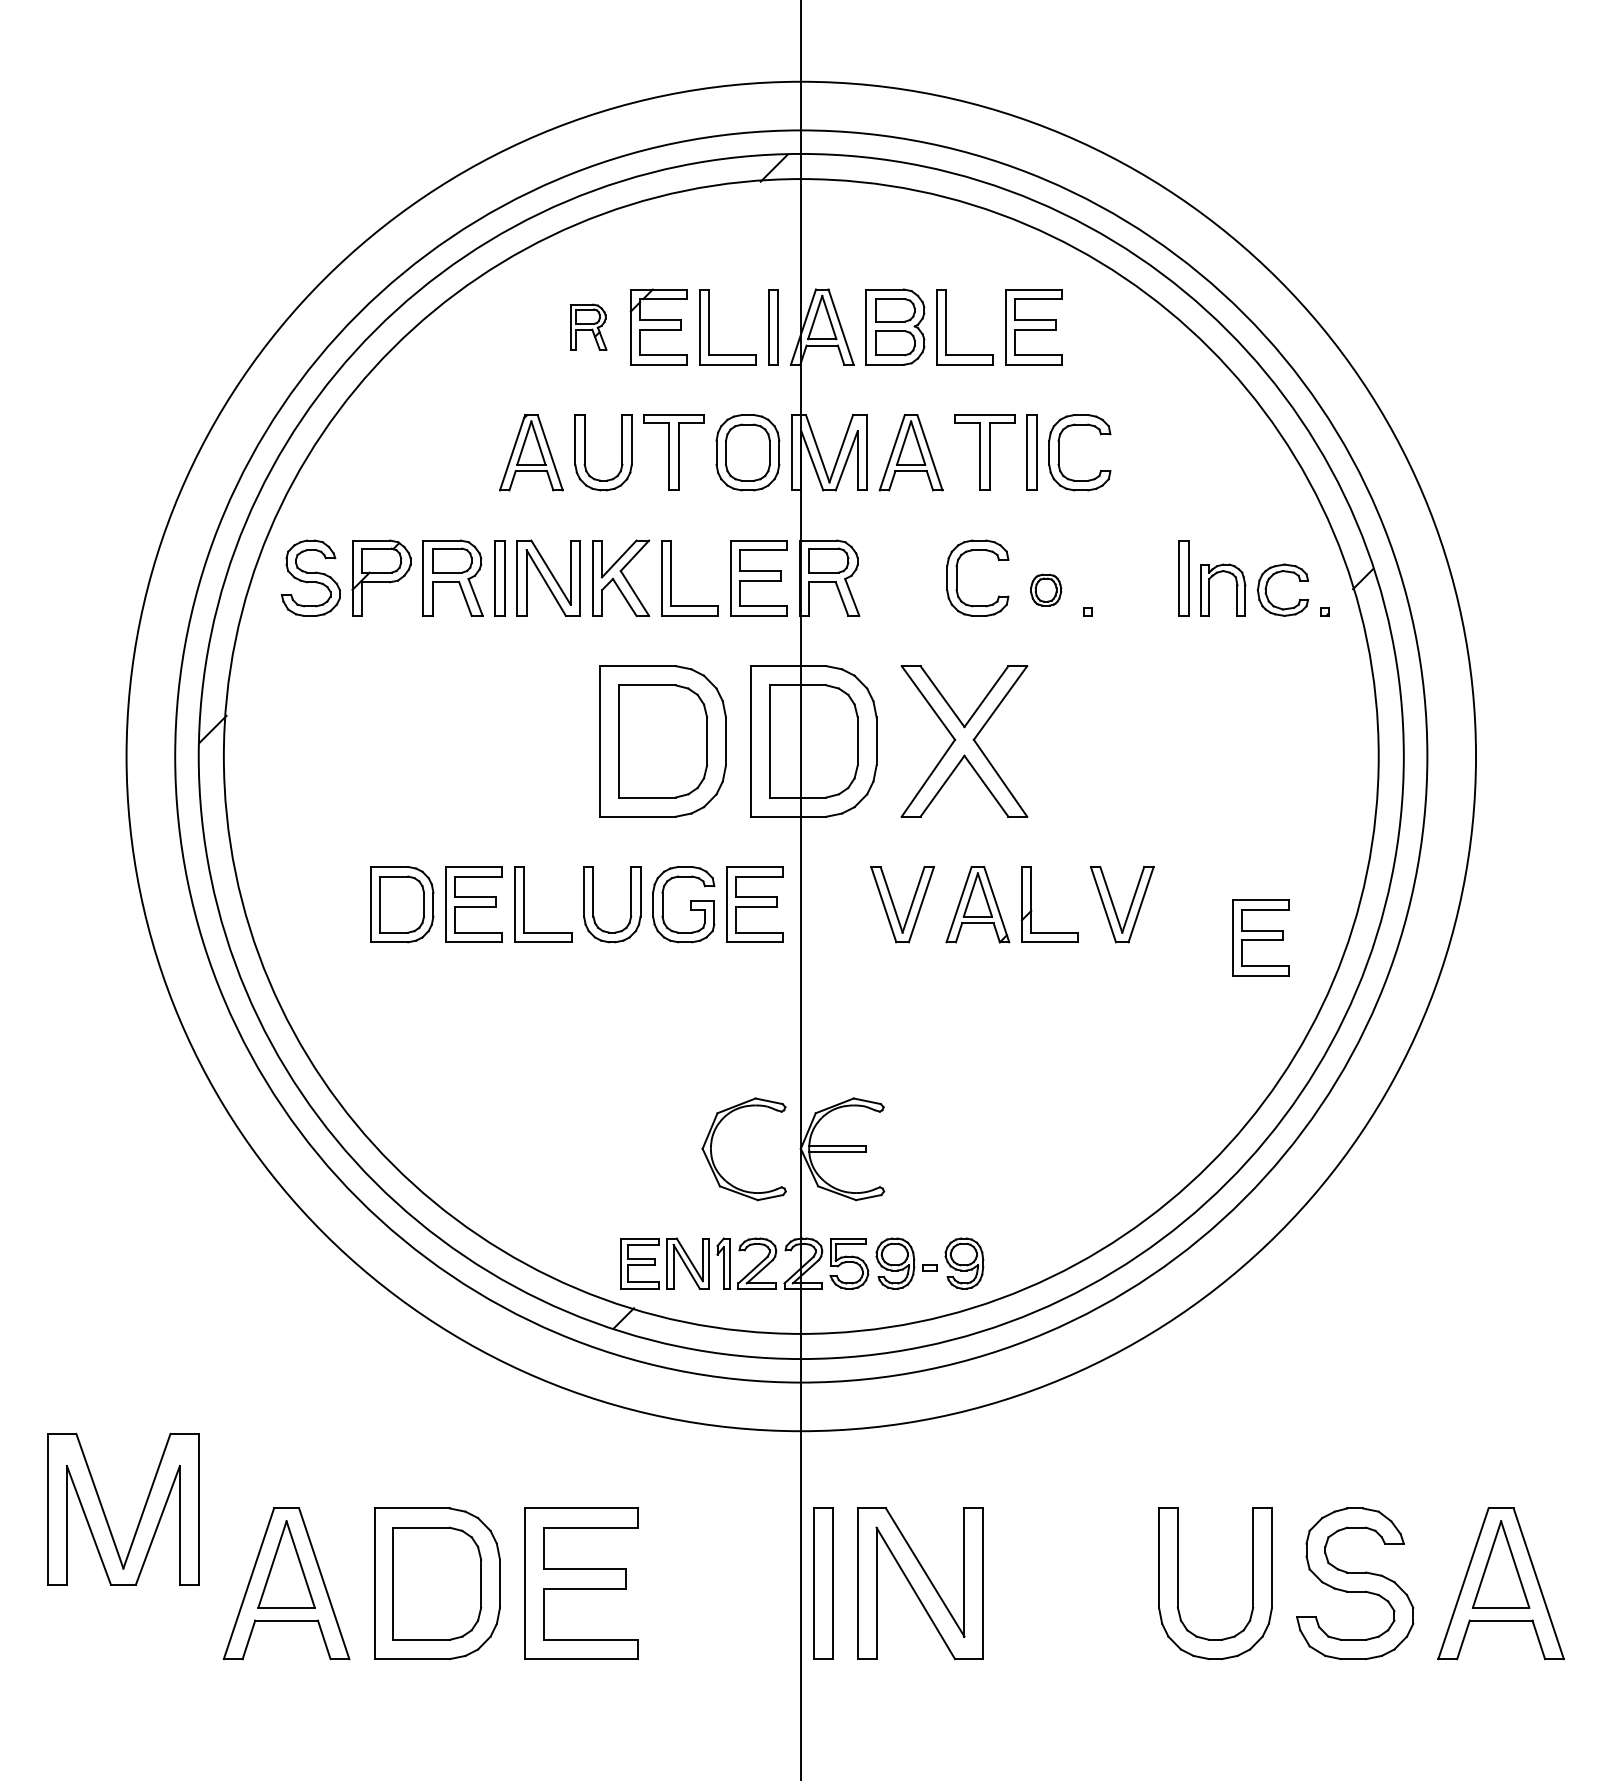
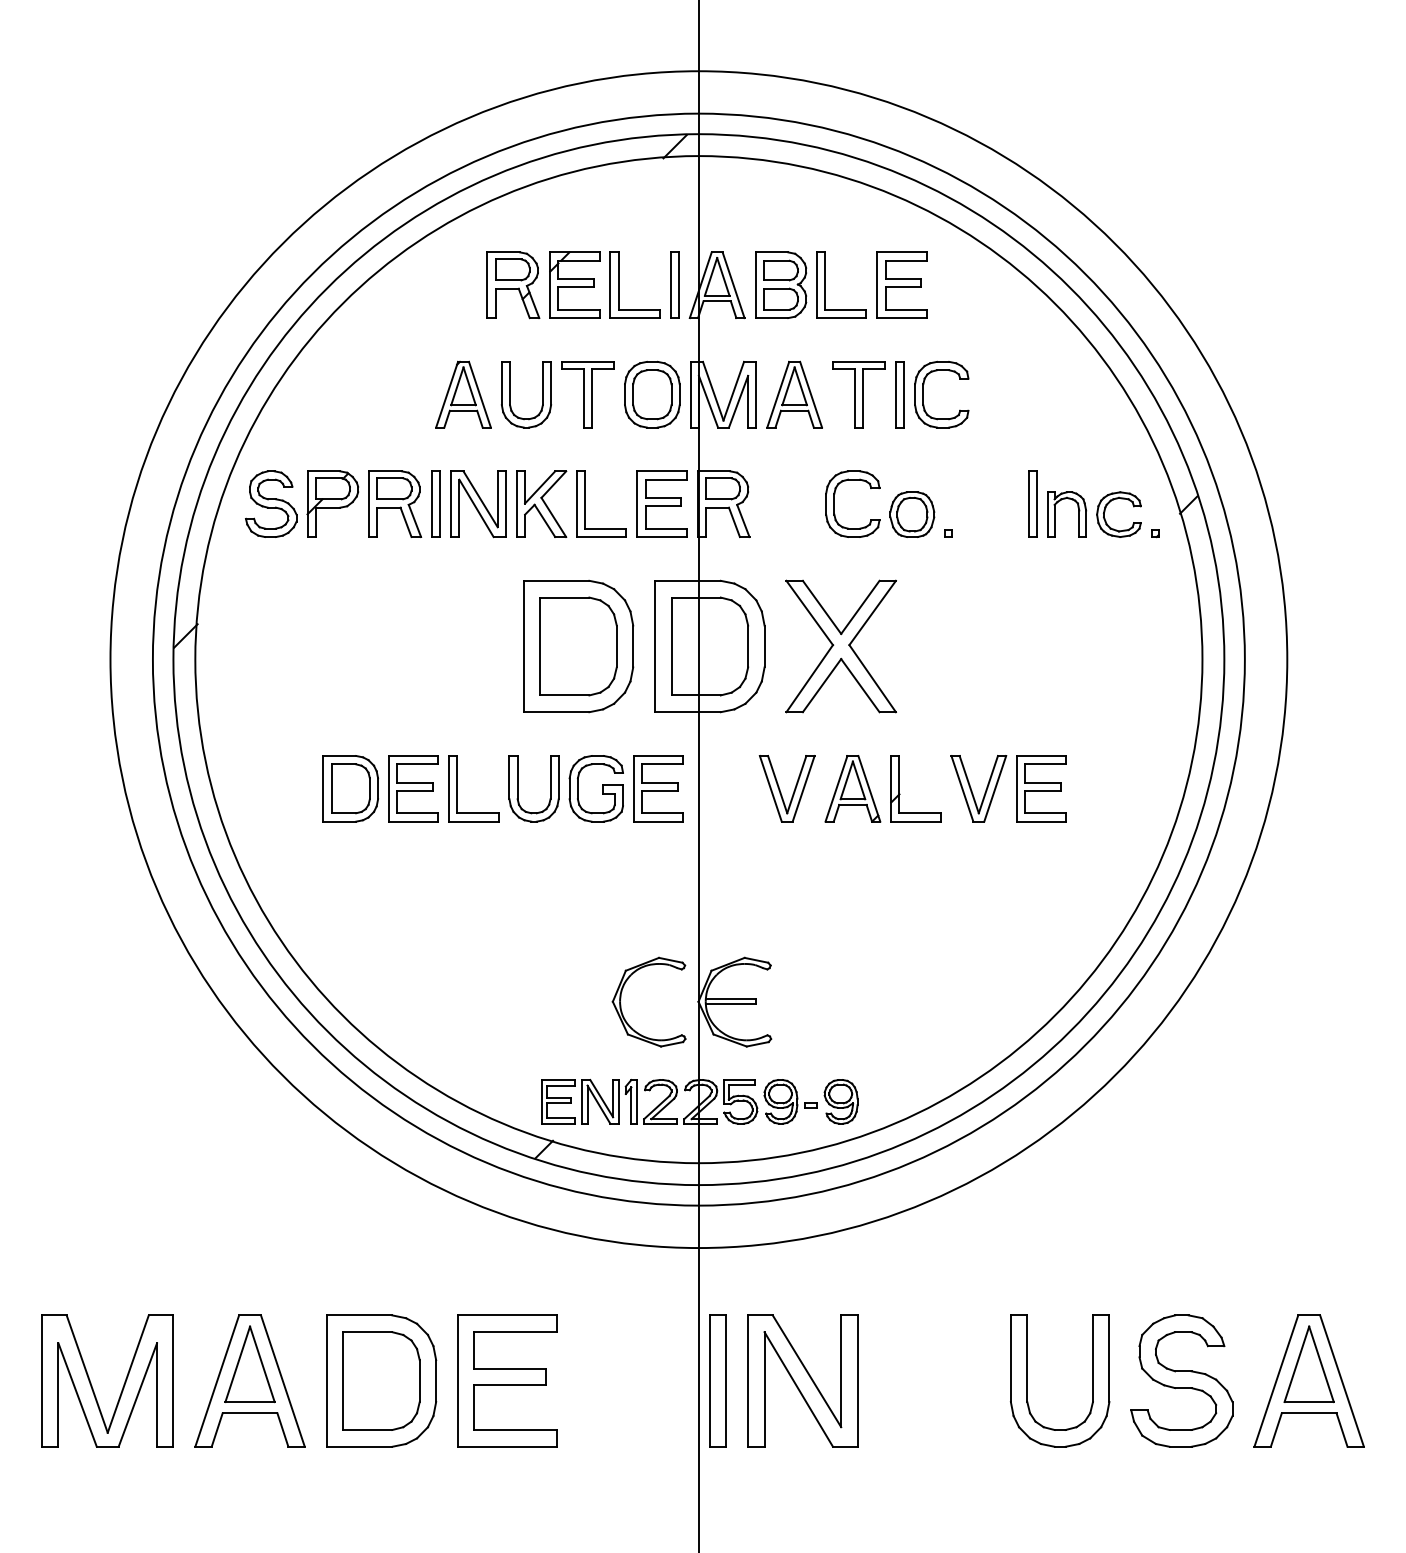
part: (588, 327) -> (513, 285), size x1.67
part: (1046, 590) -> (912, 514), size x1.67
part: (1260, 937) -> (1041, 788), moved
part: (105, 1514) -> (92, 1385), moved

